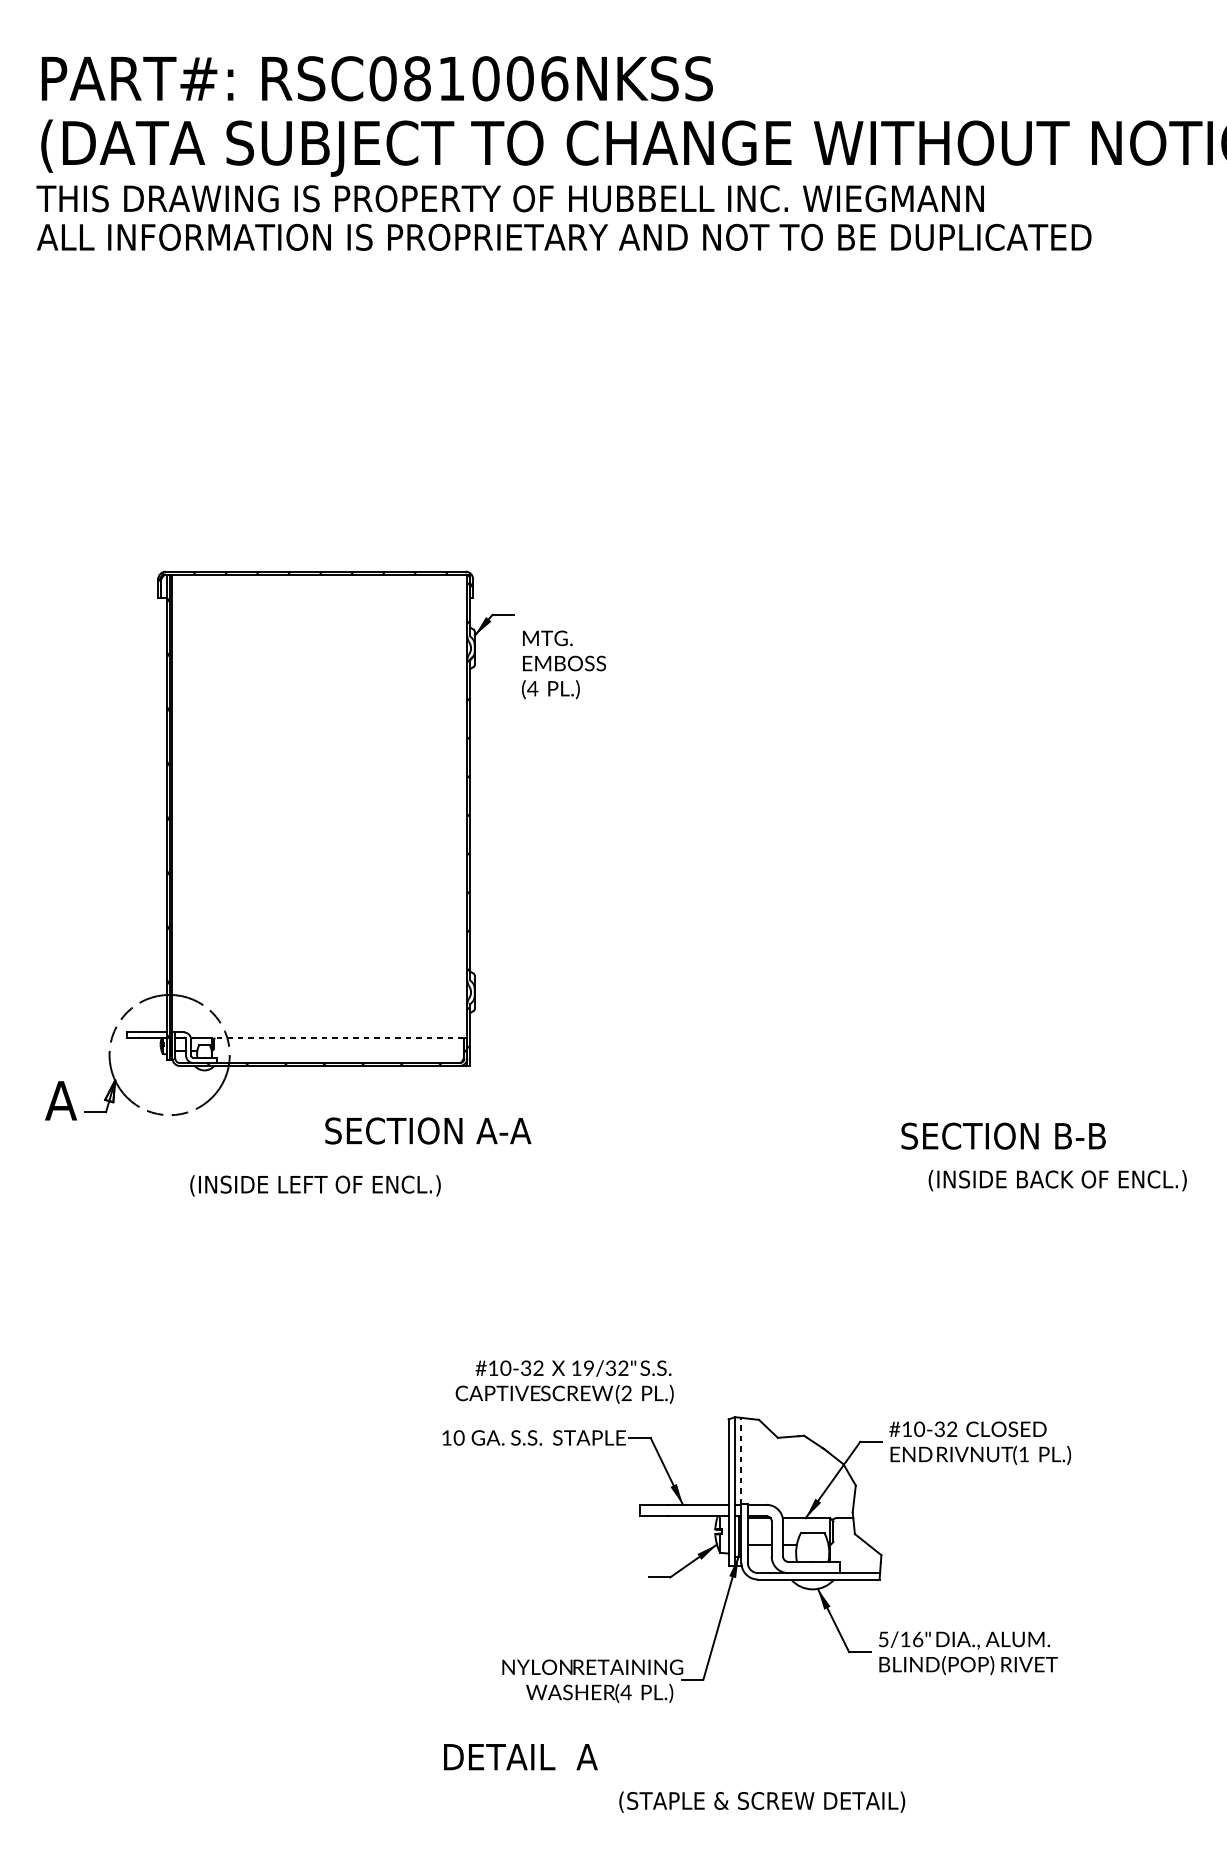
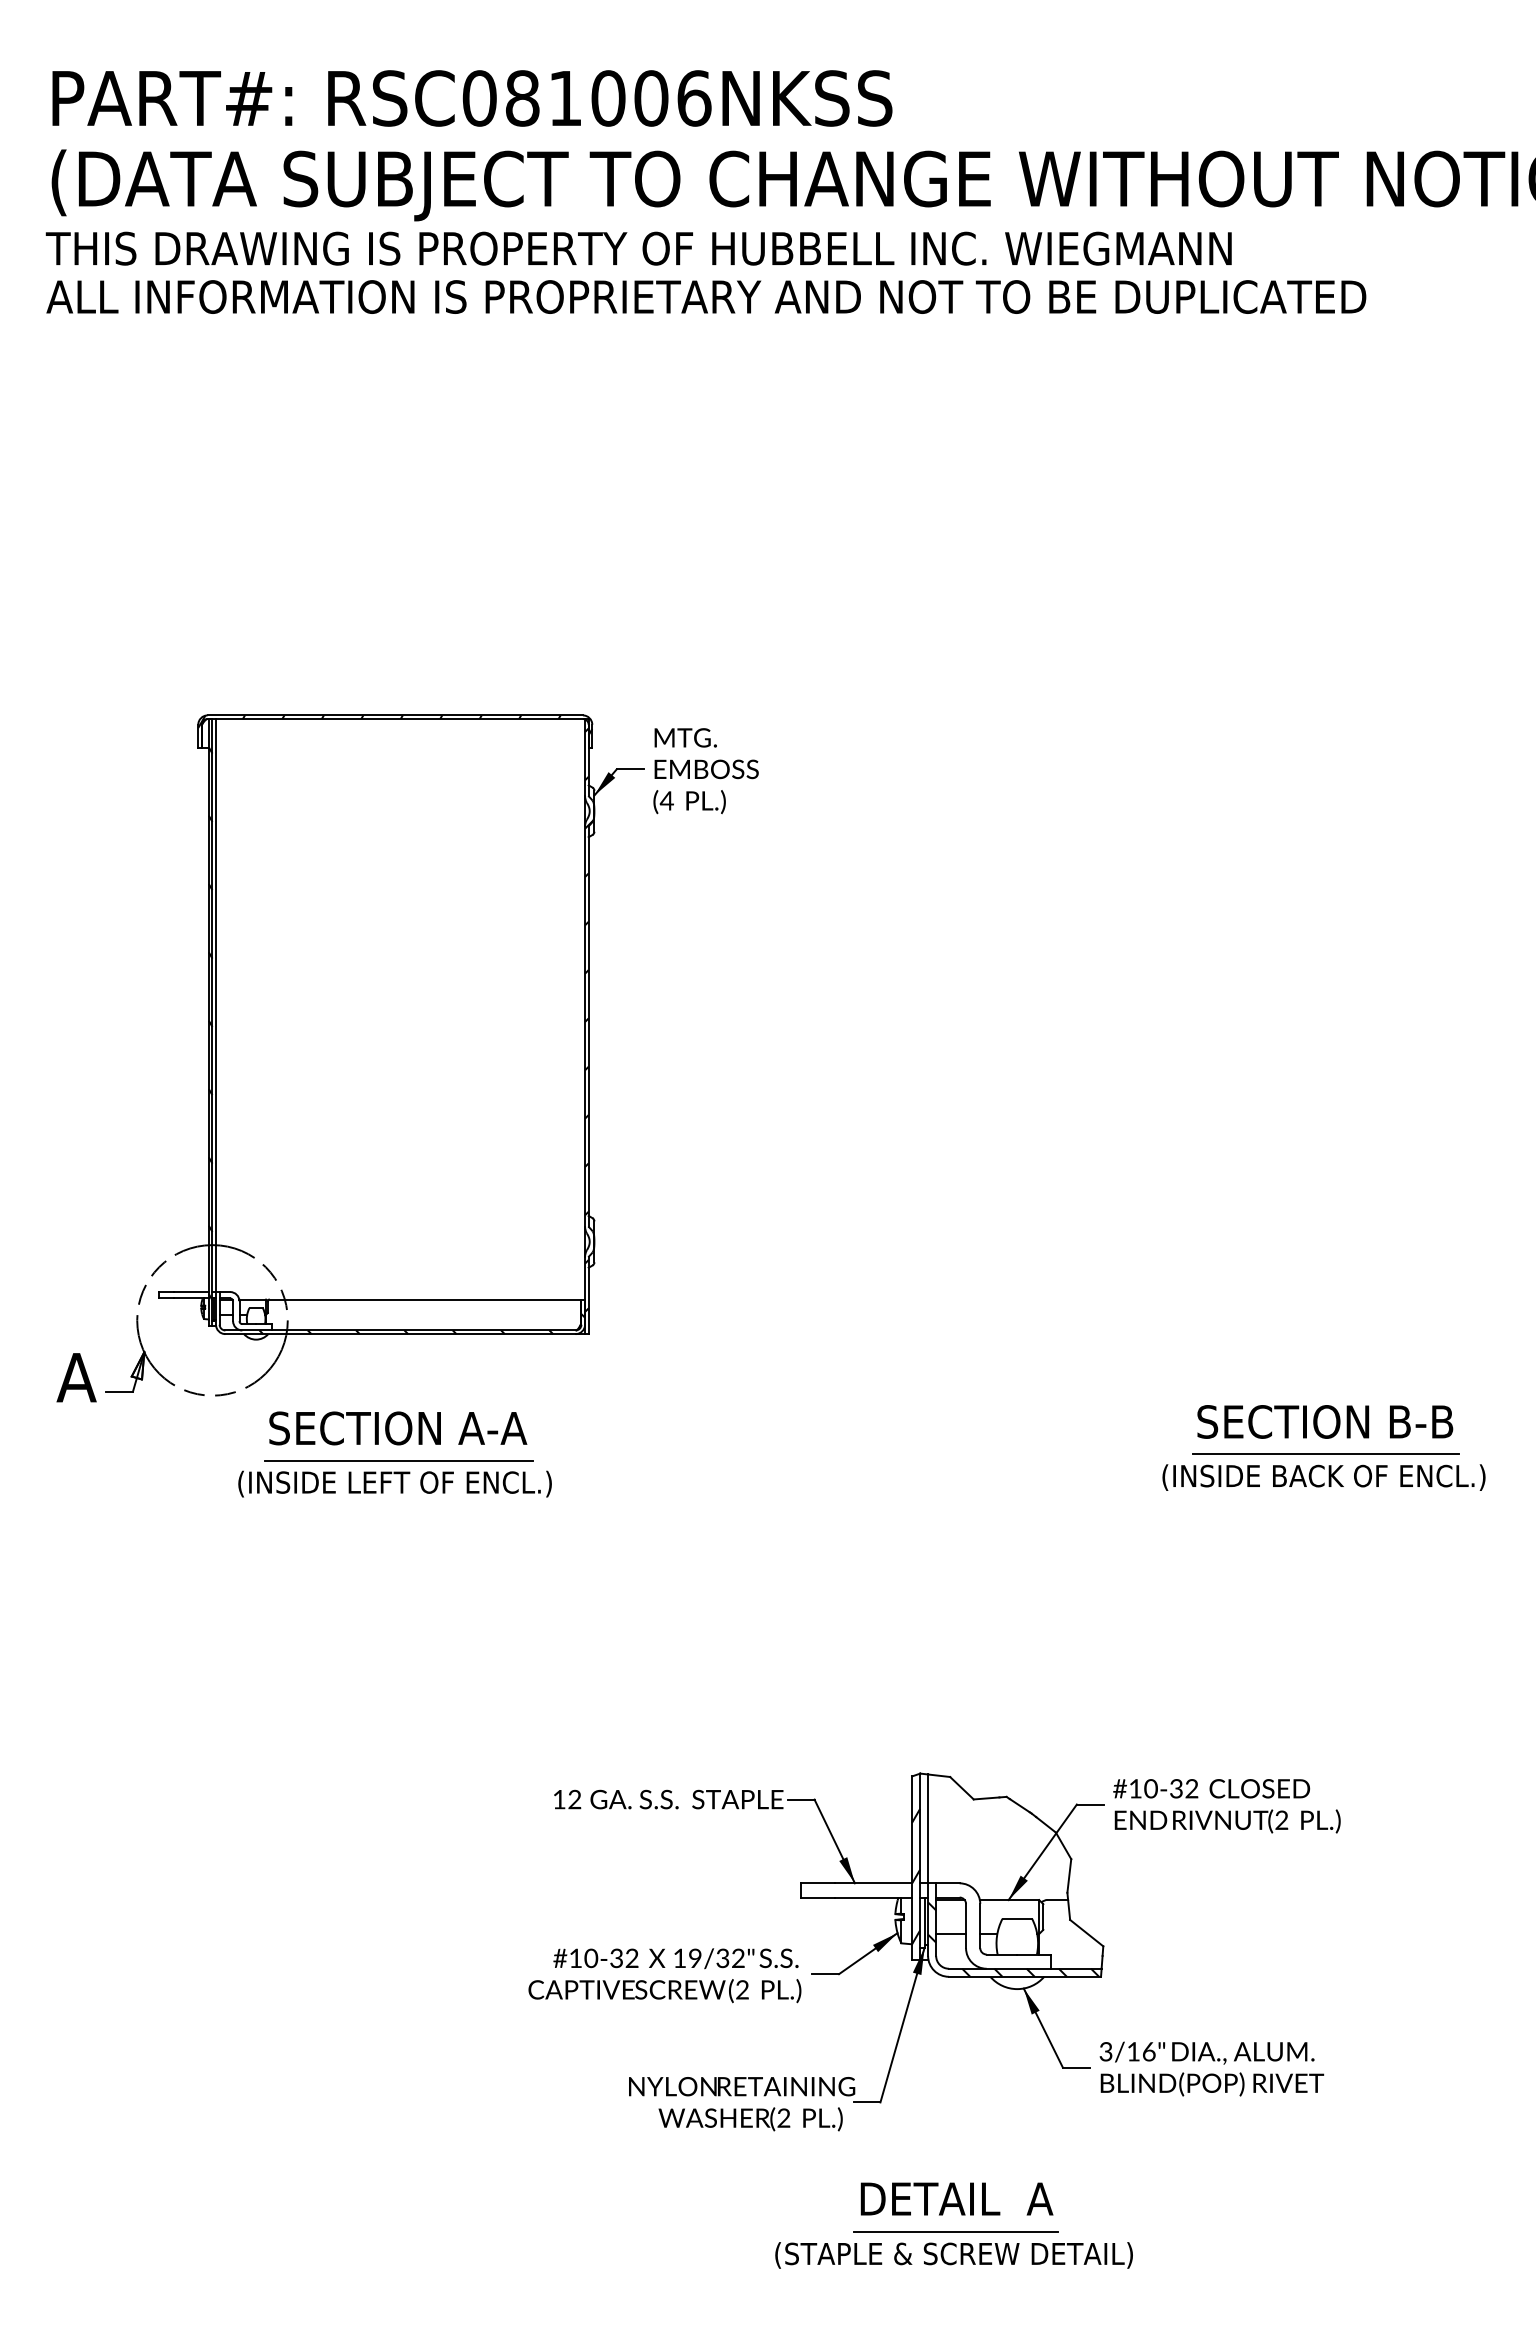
text: (563, 665) -> (705, 771), moved
line: (339, 1038) -> (424, 1299), dashed -> solid
text: (428, 1131) -> (398, 1428), moved
text: (1003, 1135) -> (1325, 1421), moved
line: (1059, 1162) -> (1326, 1454), added
line: (318, 1167) -> (398, 1460), added
text: (564, 1381) -> (664, 1975), moved
text: (458, 1437) -> (574, 1799), 10 -> 12
text: (1023, 1453) -> (1281, 1819), (1 -> (2
line: (741, 1461) -> (928, 1828), dashed -> solid
hatch: (732, 1499) -> (916, 1876), added
hatch: (809, 1549) -> (1013, 1939), added
text: (883, 1639) -> (1105, 2051), 5/16" -> 3/16"
text: (625, 1691) -> (783, 2117), (4 -> (2
text: (520, 1756) -> (956, 2198), moved
line: (763, 1783) -> (955, 2232), added

